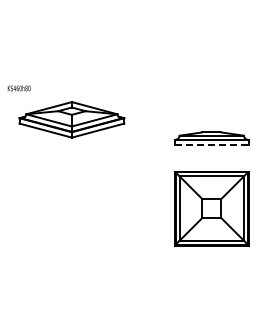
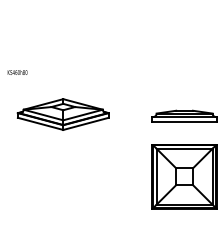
part: (71, 119) -> (62, 114), moved
line: (212, 145) -> (185, 122), dashed -> solid

